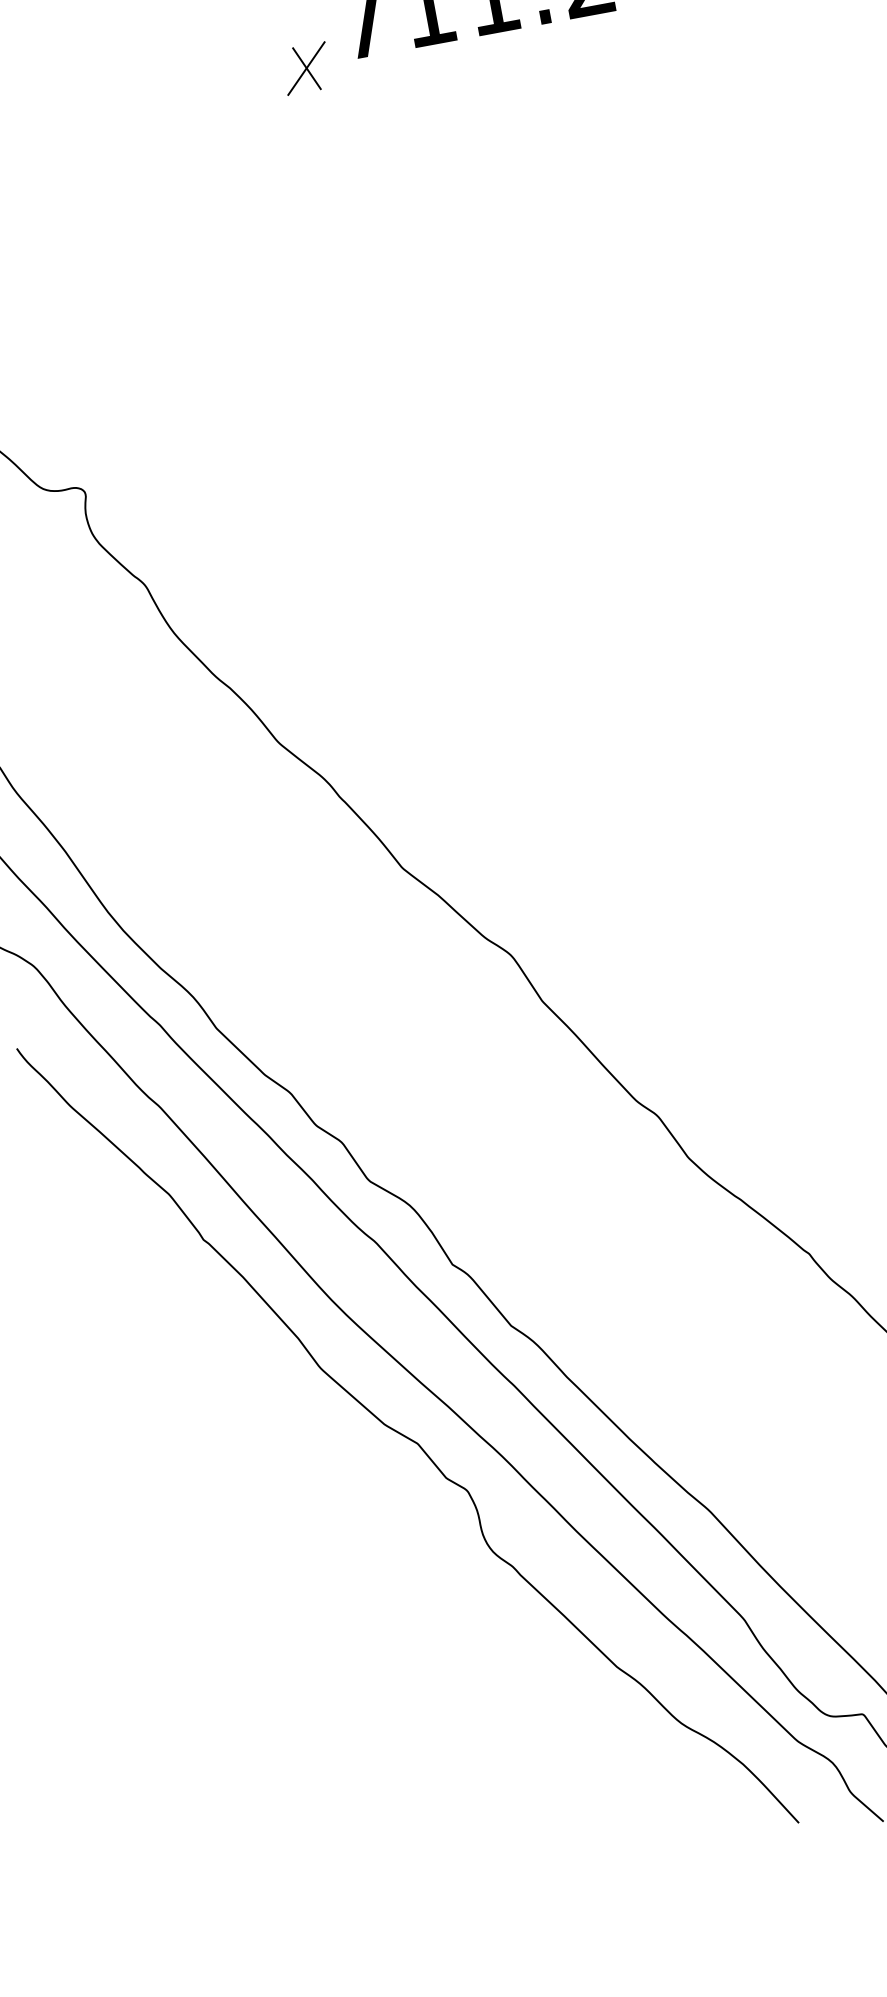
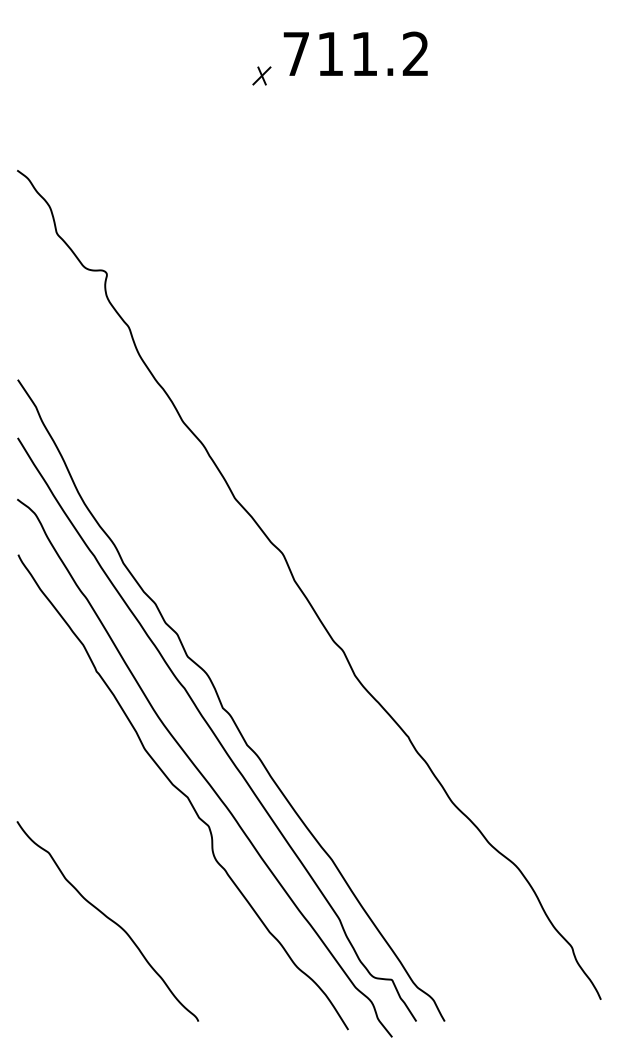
part: (305, 67) -> (261, 75), size x0.71
curve: (311, 1699) -> (108, 919), added

